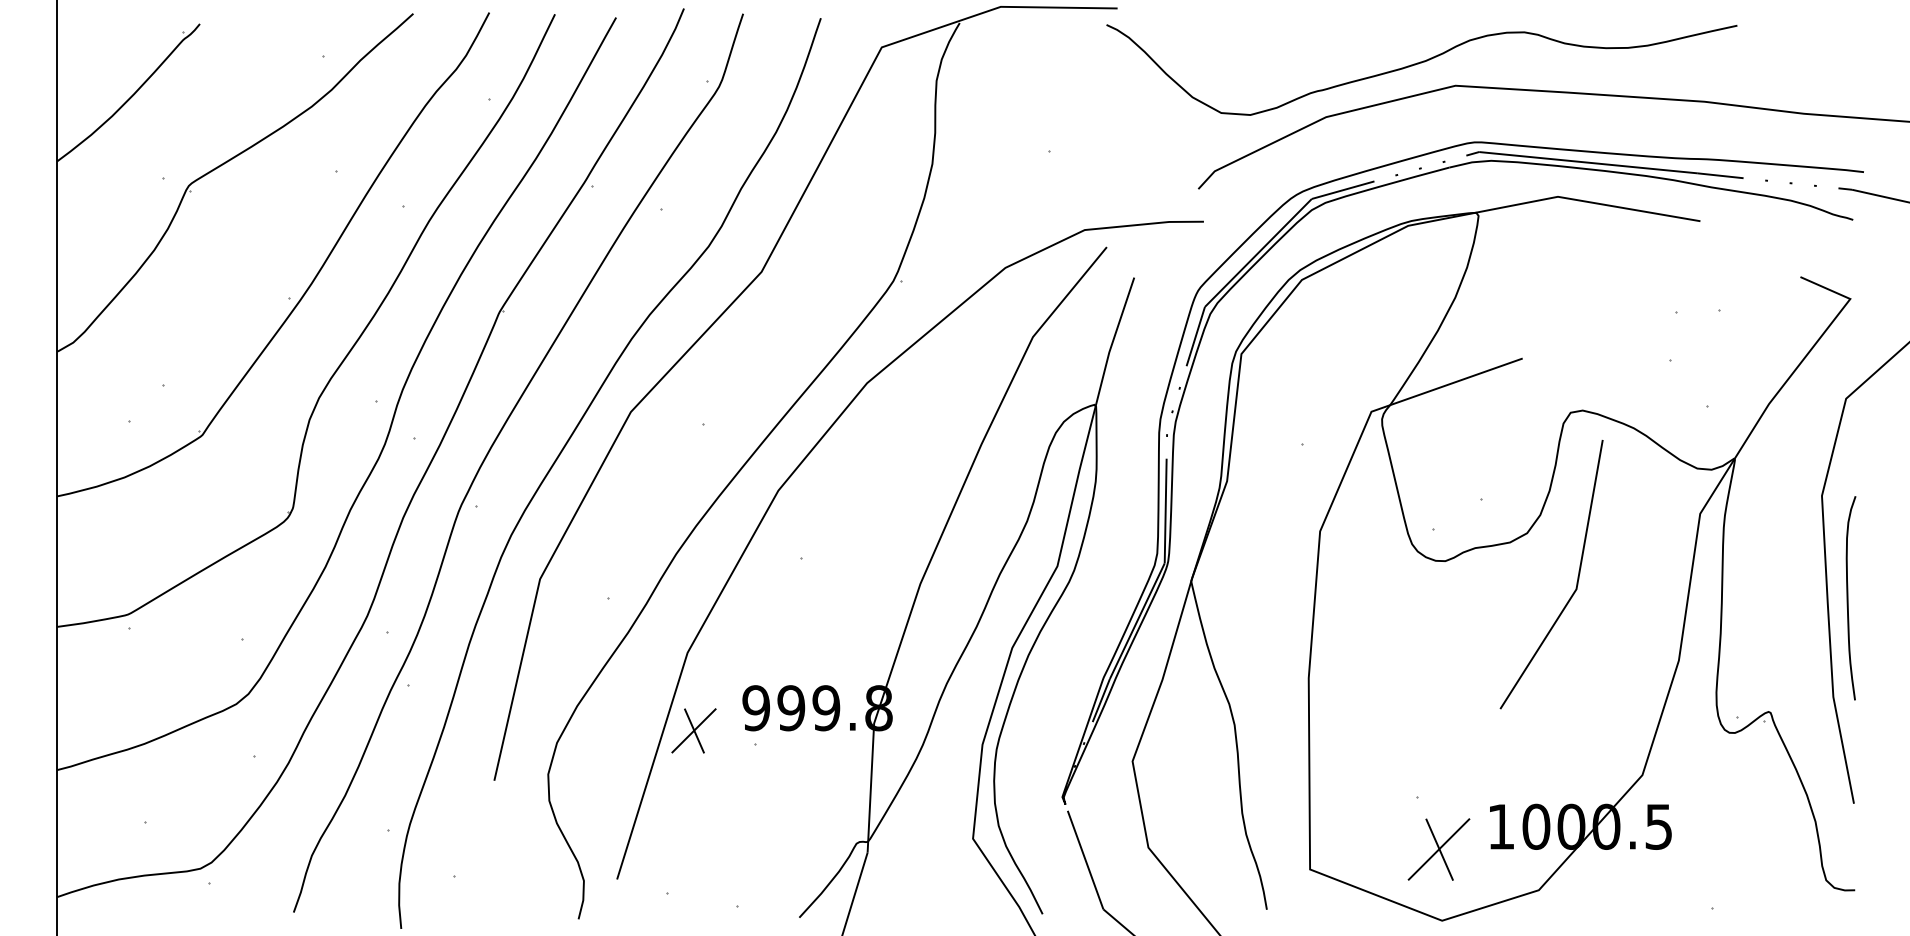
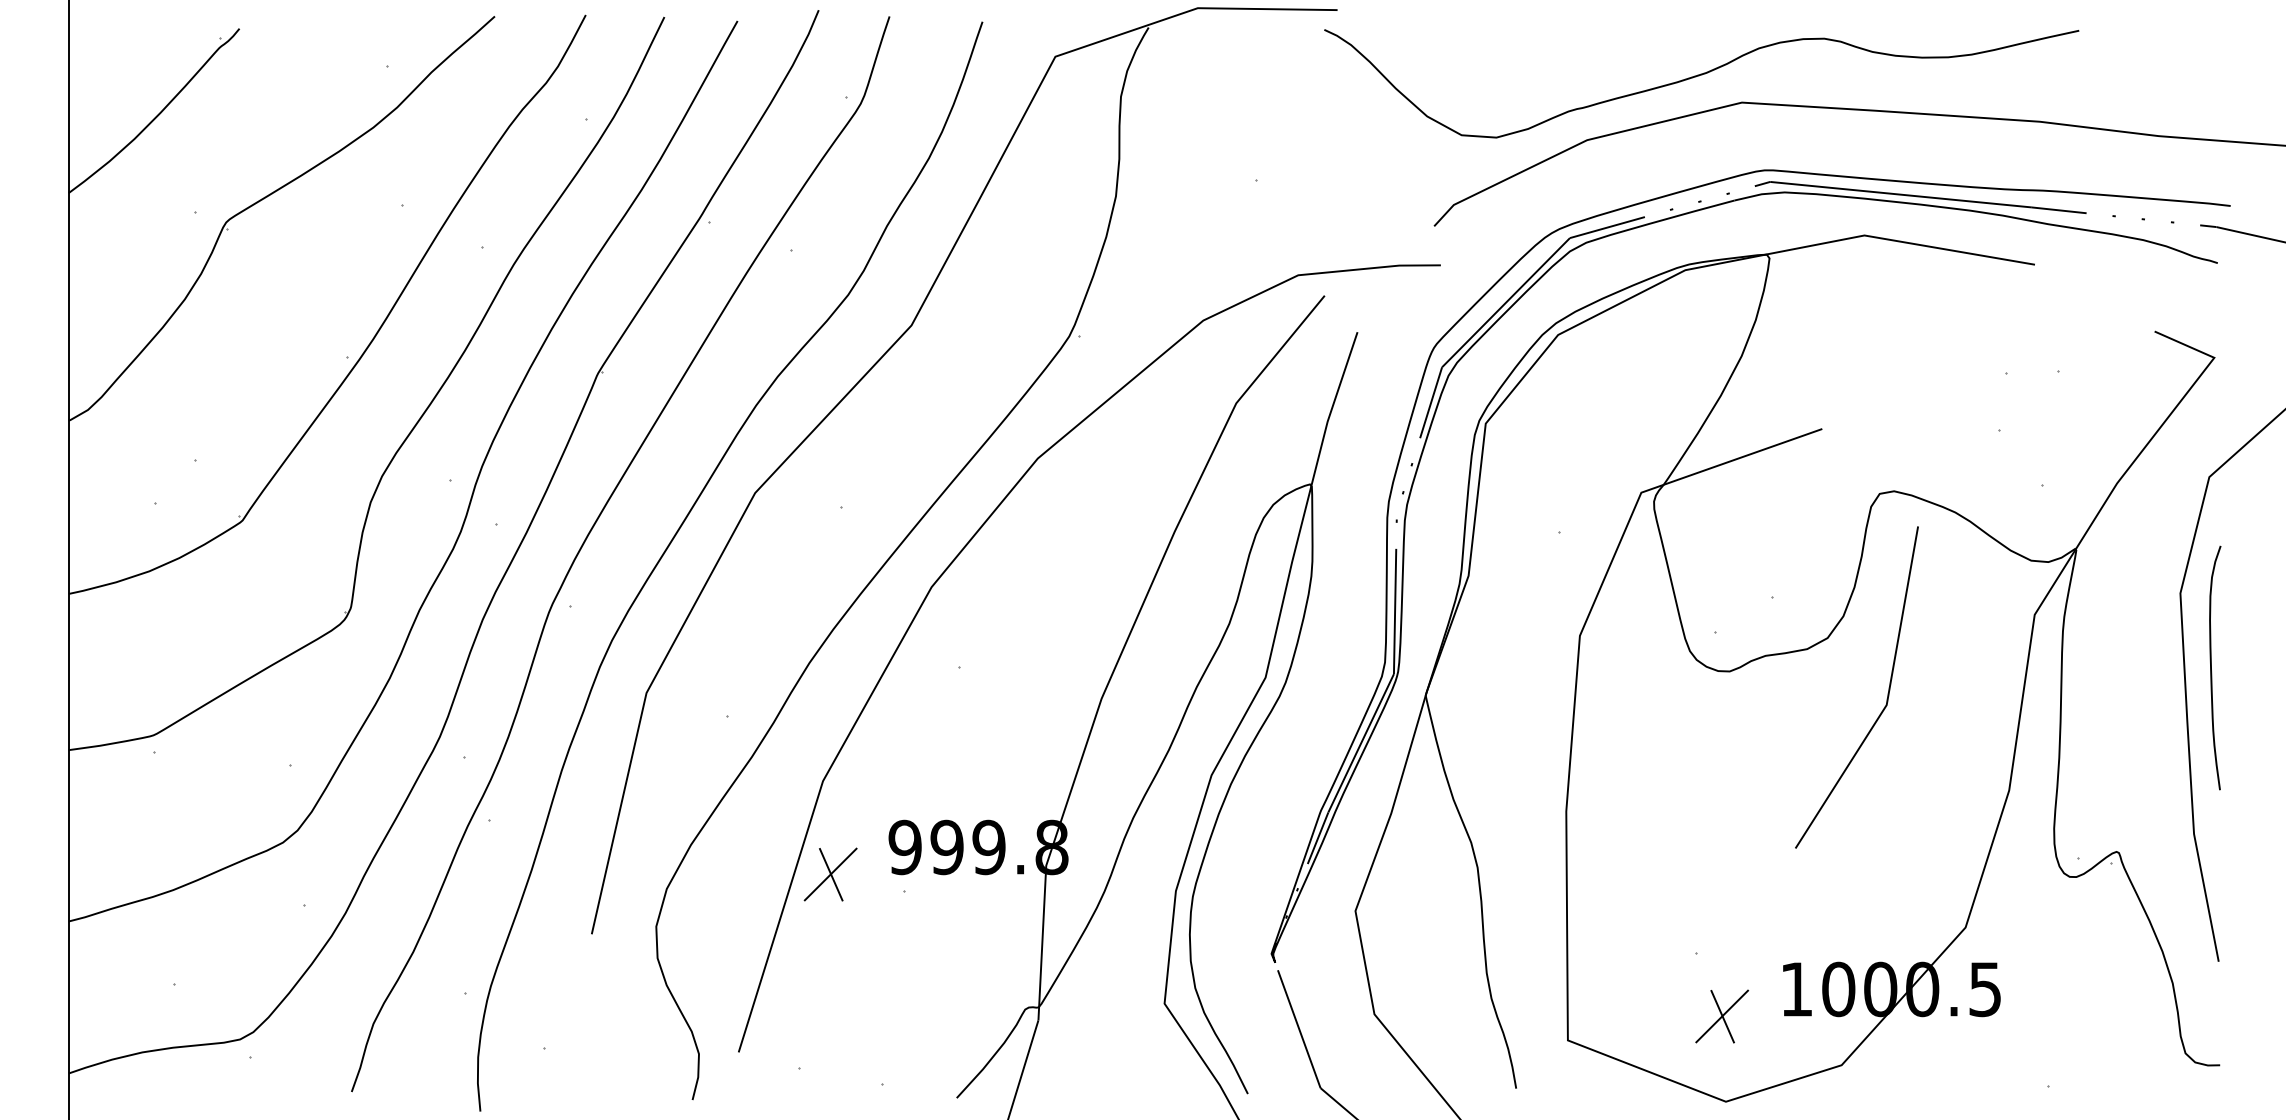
curve: (1848, 598) -> (2212, 668), moved
part: (1438, 849) -> (1721, 1016), size x0.71

